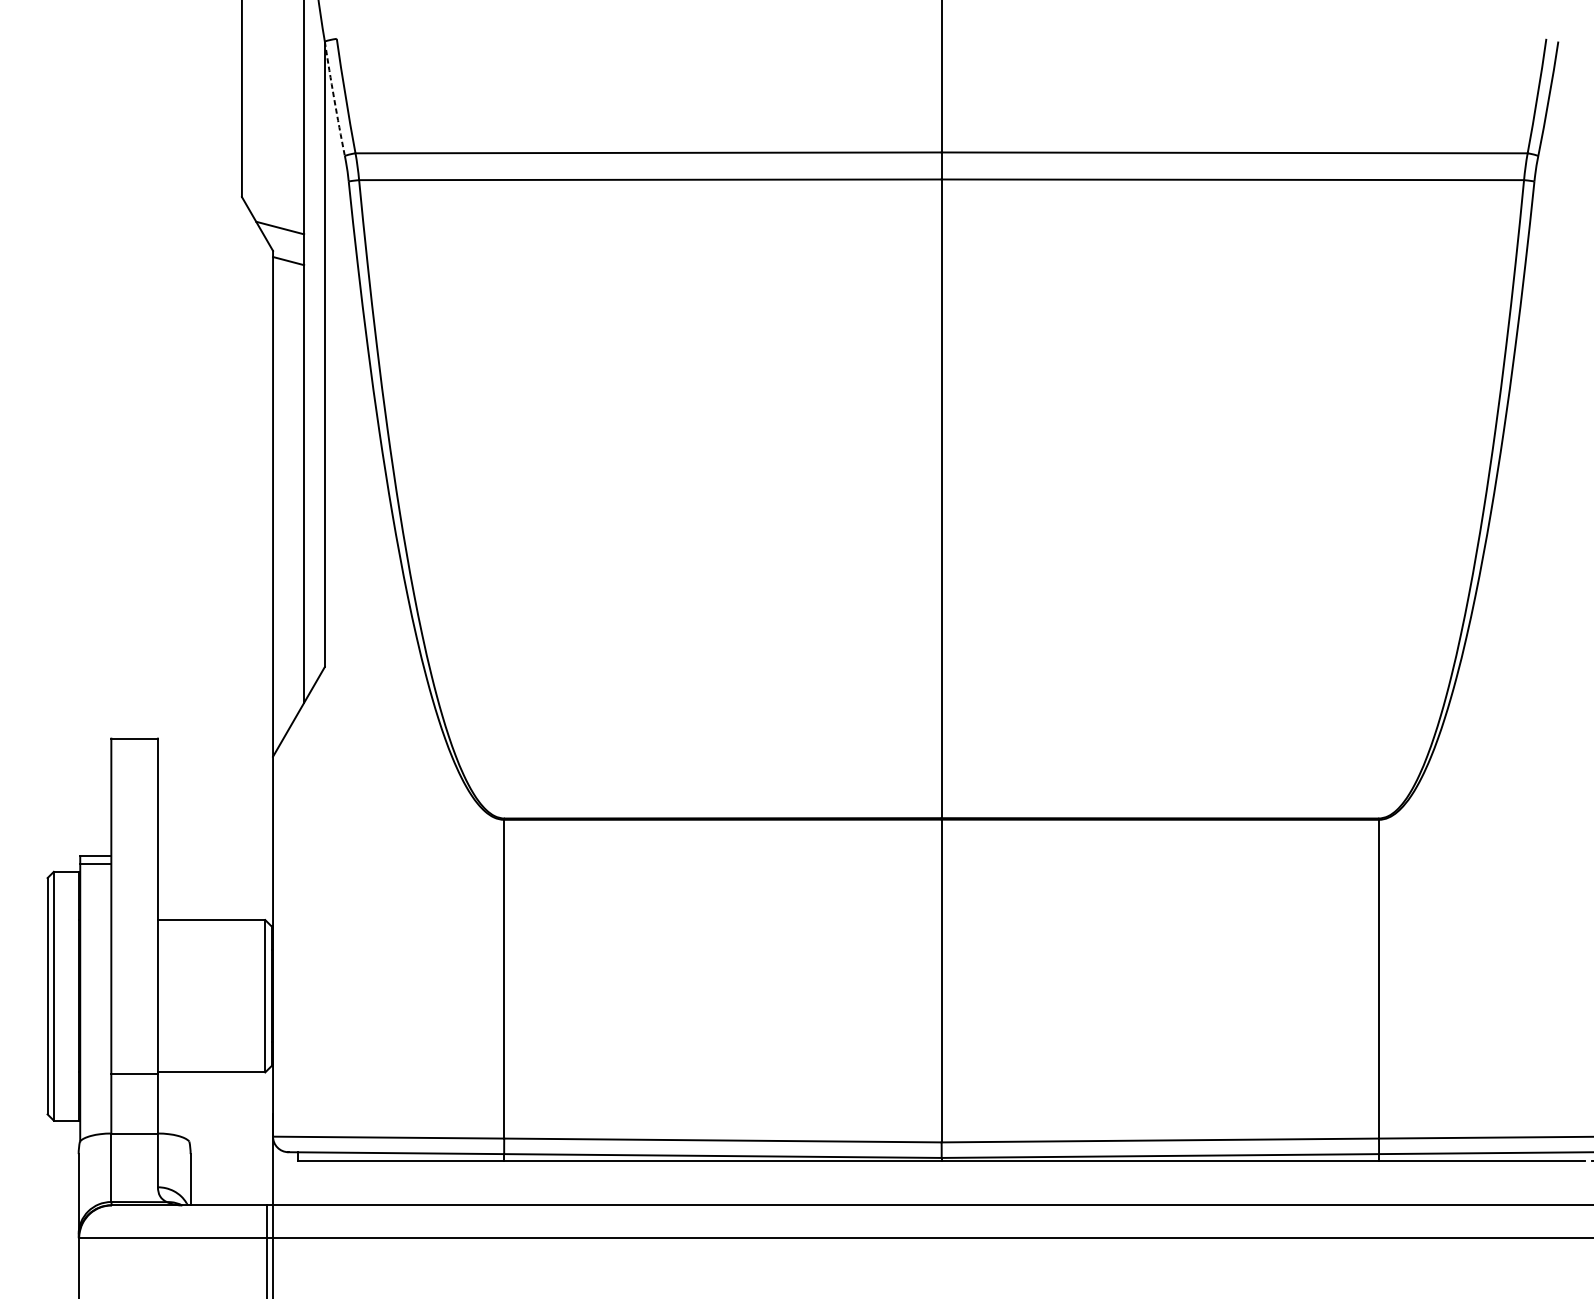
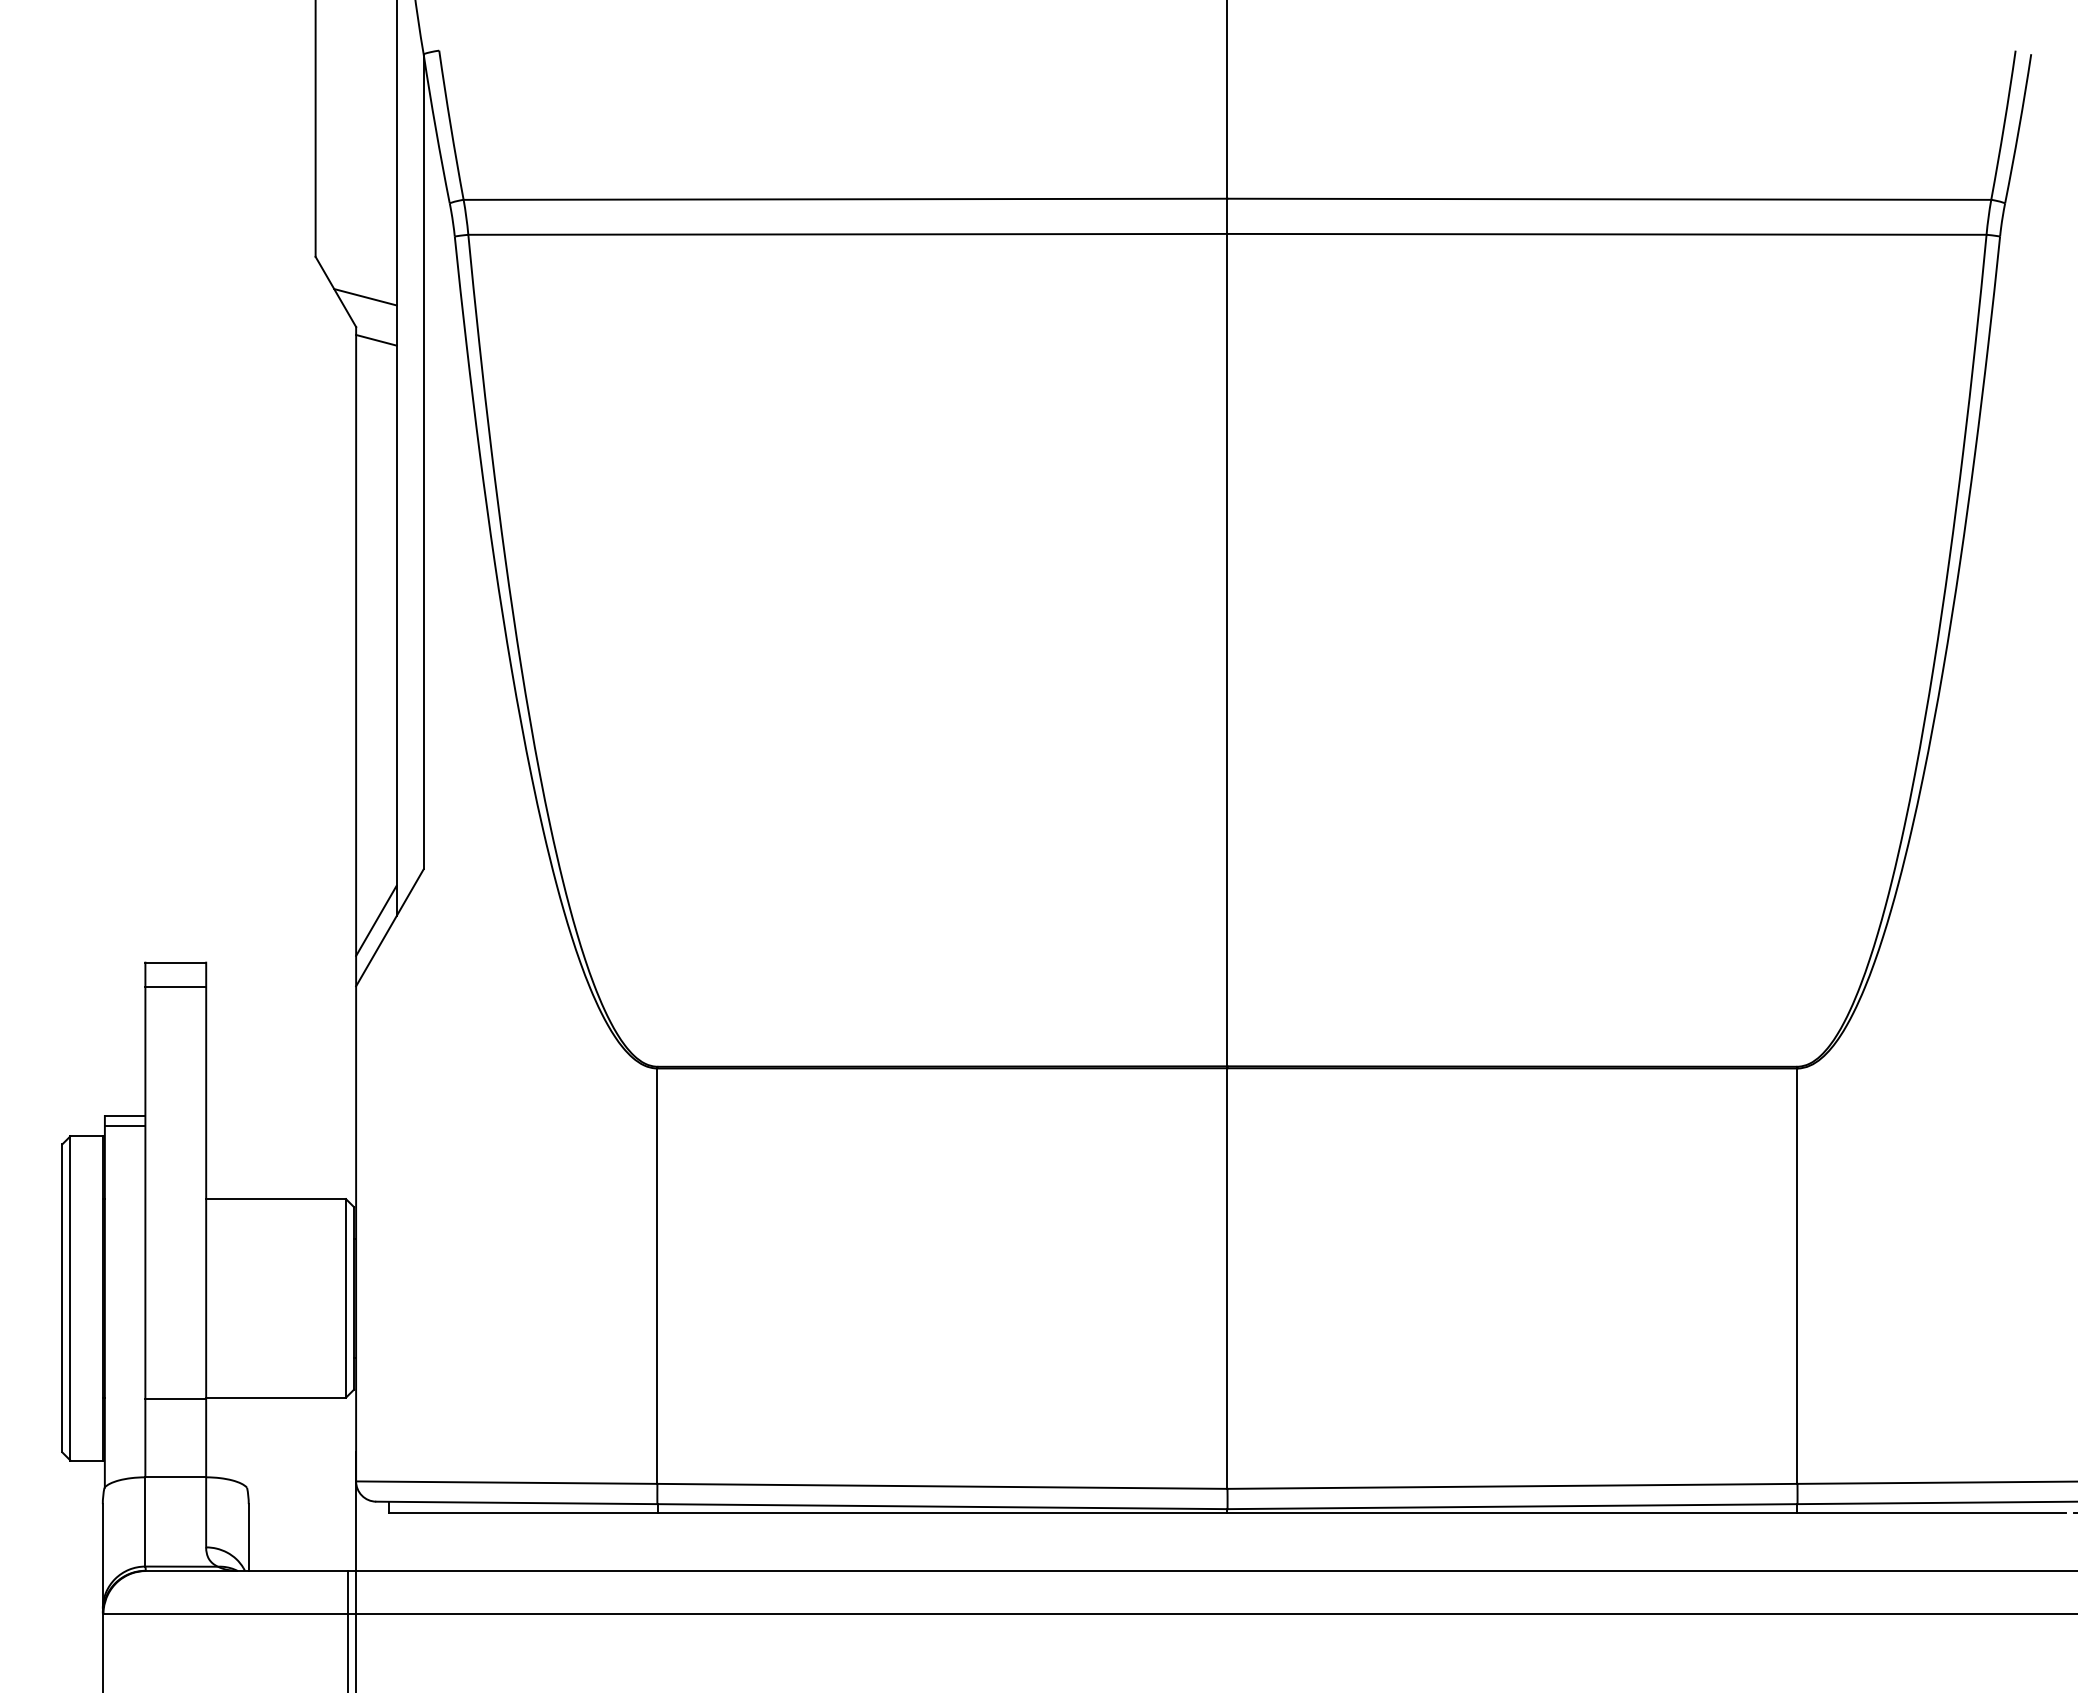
arc: (333, 98) -> (435, 128), dashed -> solid
line: (288, 706) -> (376, 920), added
line: (134, 757) -> (175, 987), added

